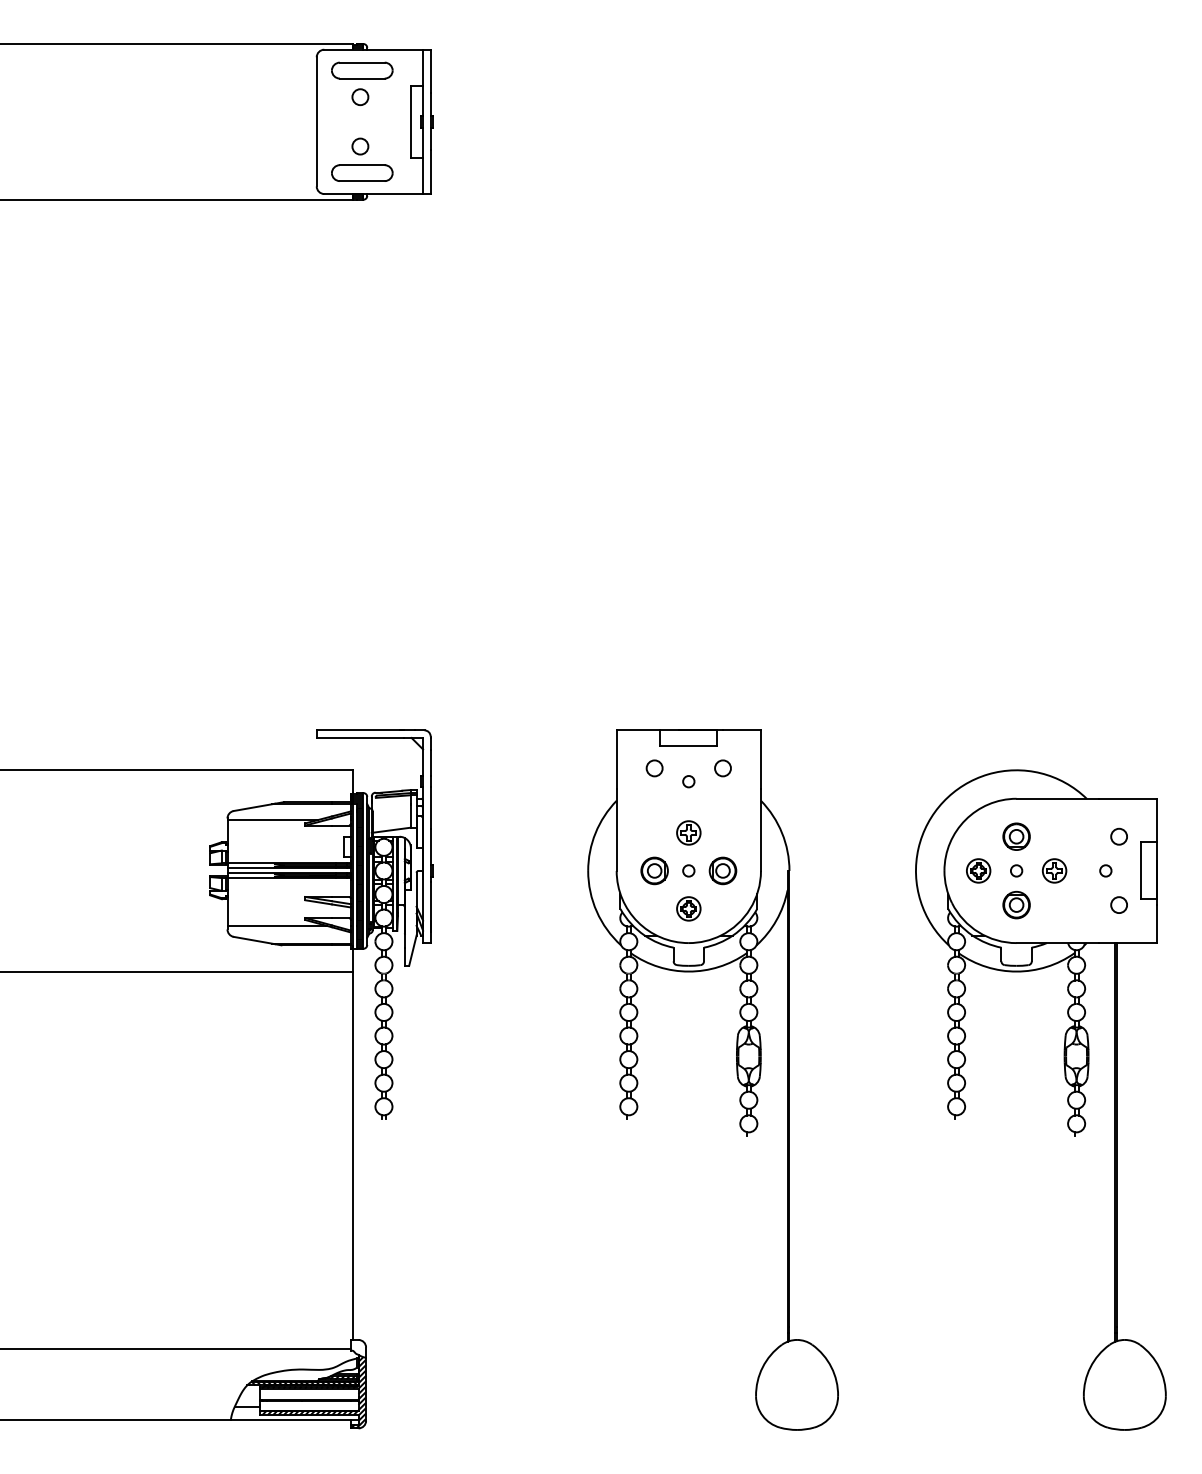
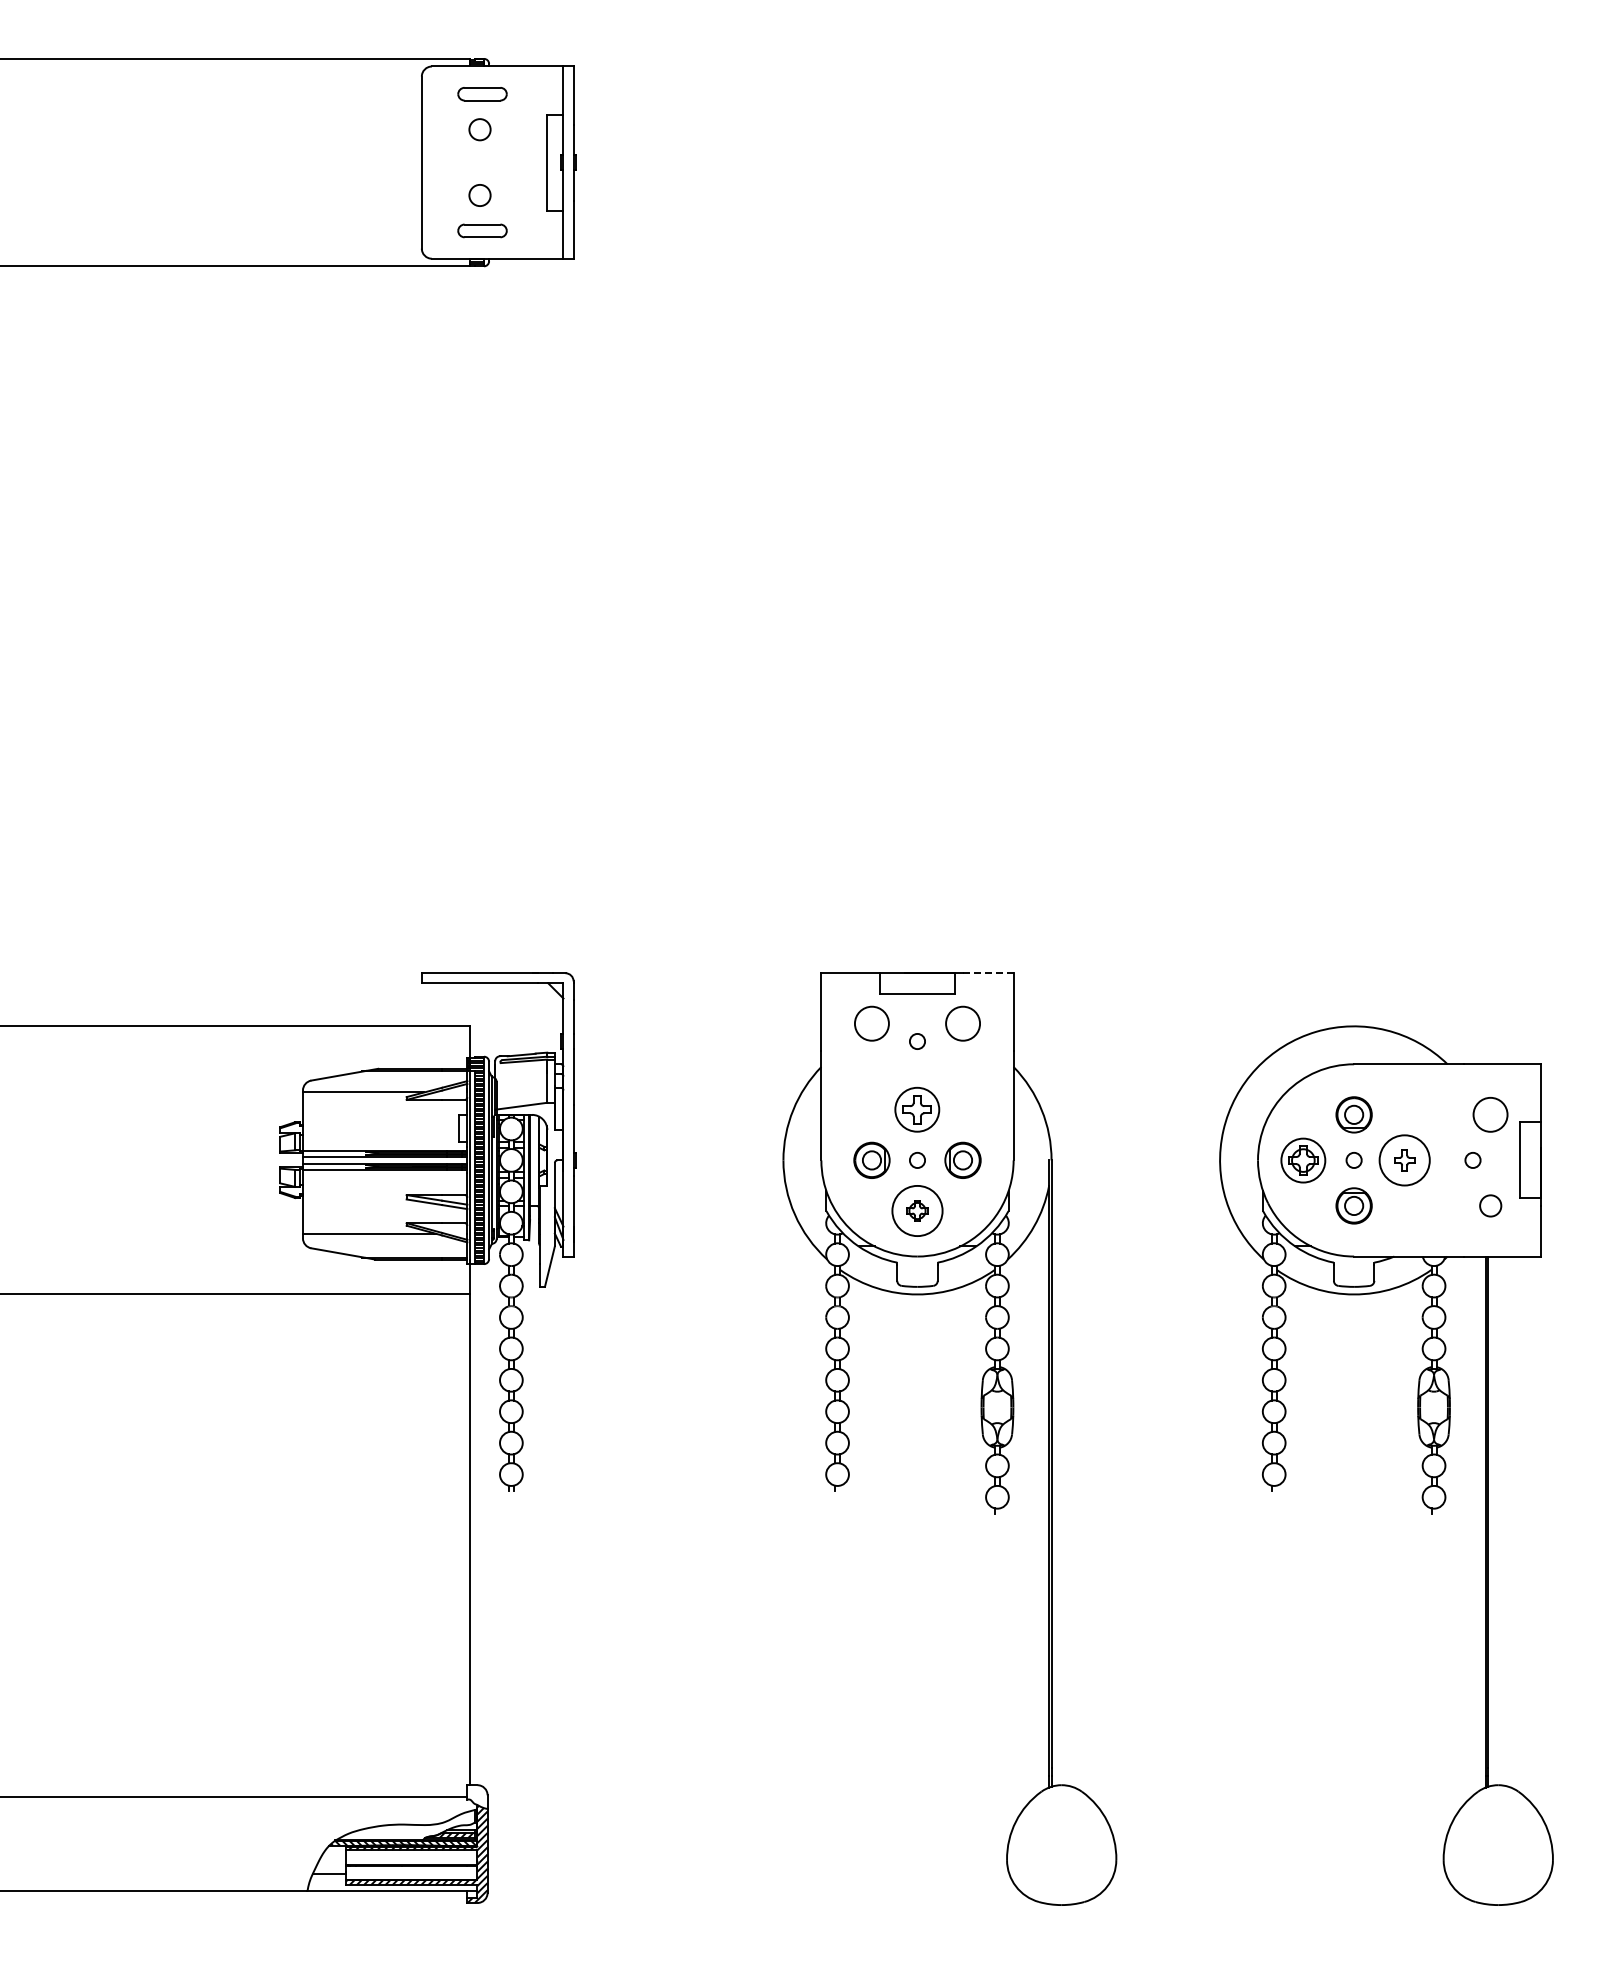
part: (362, 70) -> (482, 93), size x0.6
part: (362, 172) -> (482, 230), size x0.6
line: (742, 730) -> (988, 973), solid -> dashed
circle: (654, 768) -> (871, 1023), size x1.6
circle: (722, 768) -> (962, 1023), size x1.6
part: (688, 832) -> (917, 1109), size x1.4
circle: (1118, 836) -> (1490, 1114), size x1.6
part: (978, 870) -> (1303, 1159), size x1.4
circle: (1054, 870) -> (1404, 1160), size x1.6
circle: (688, 908) -> (917, 1210), size x1.6

